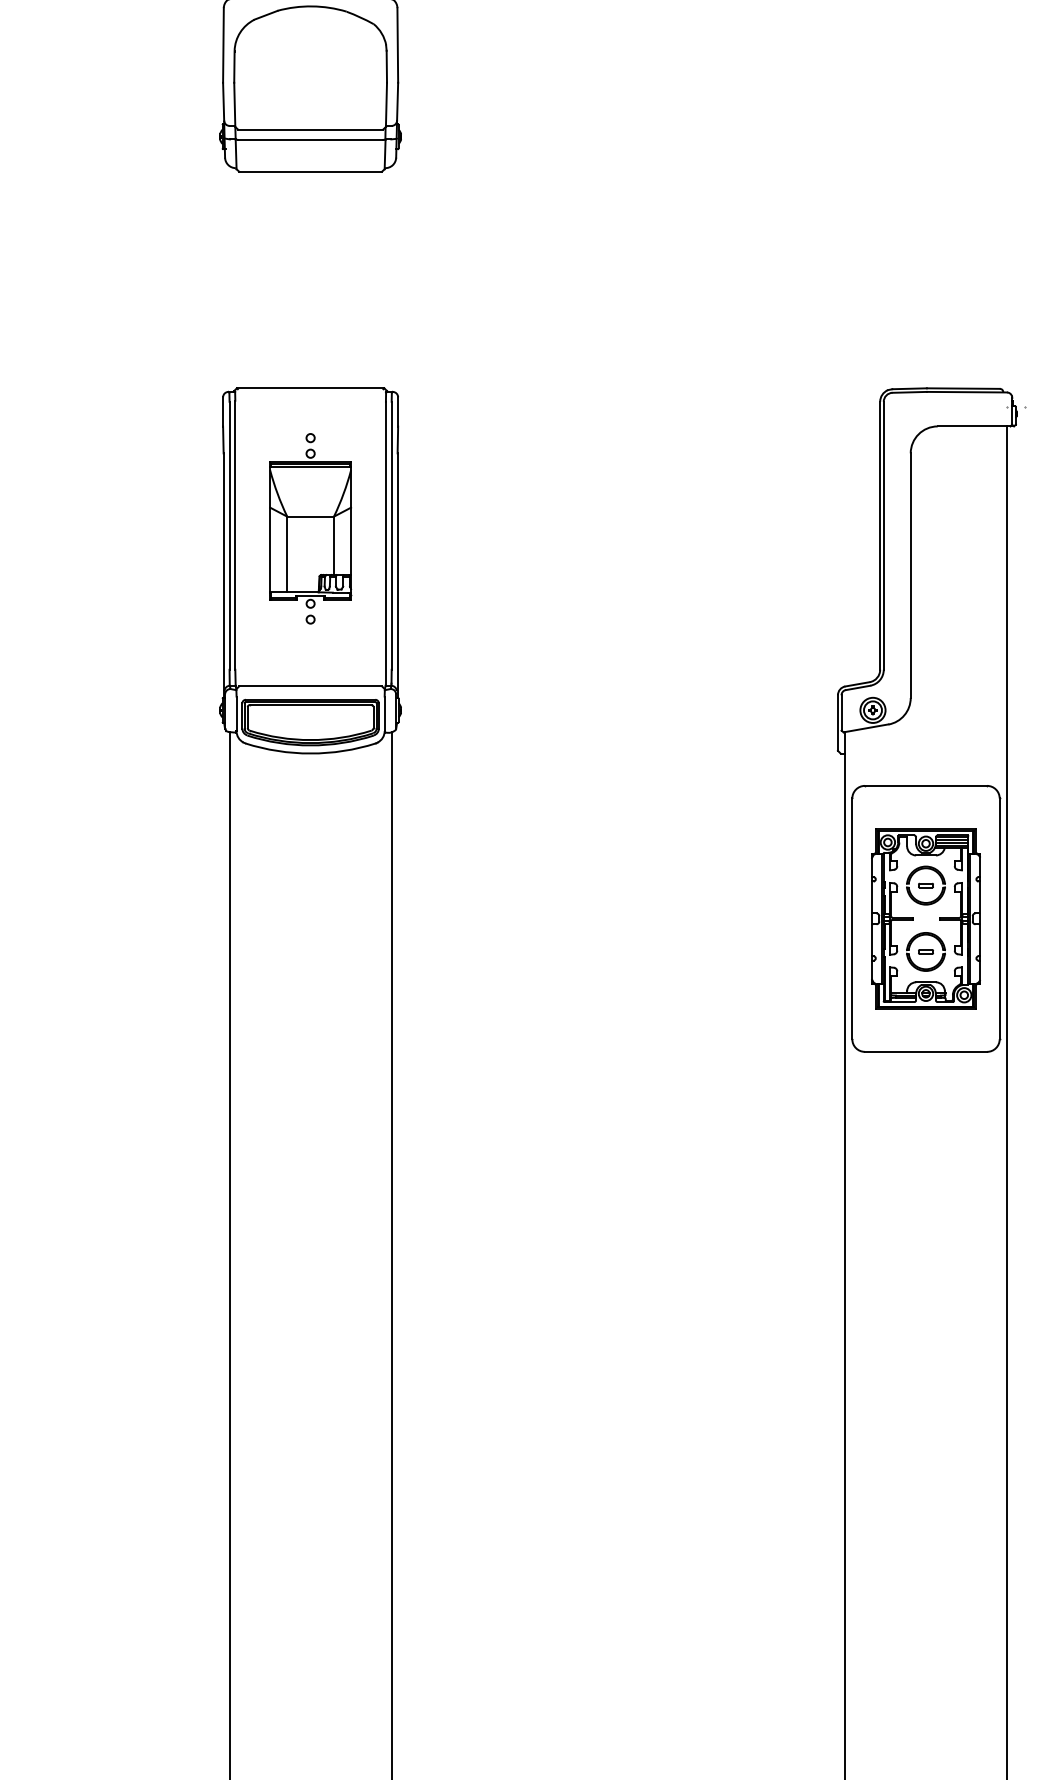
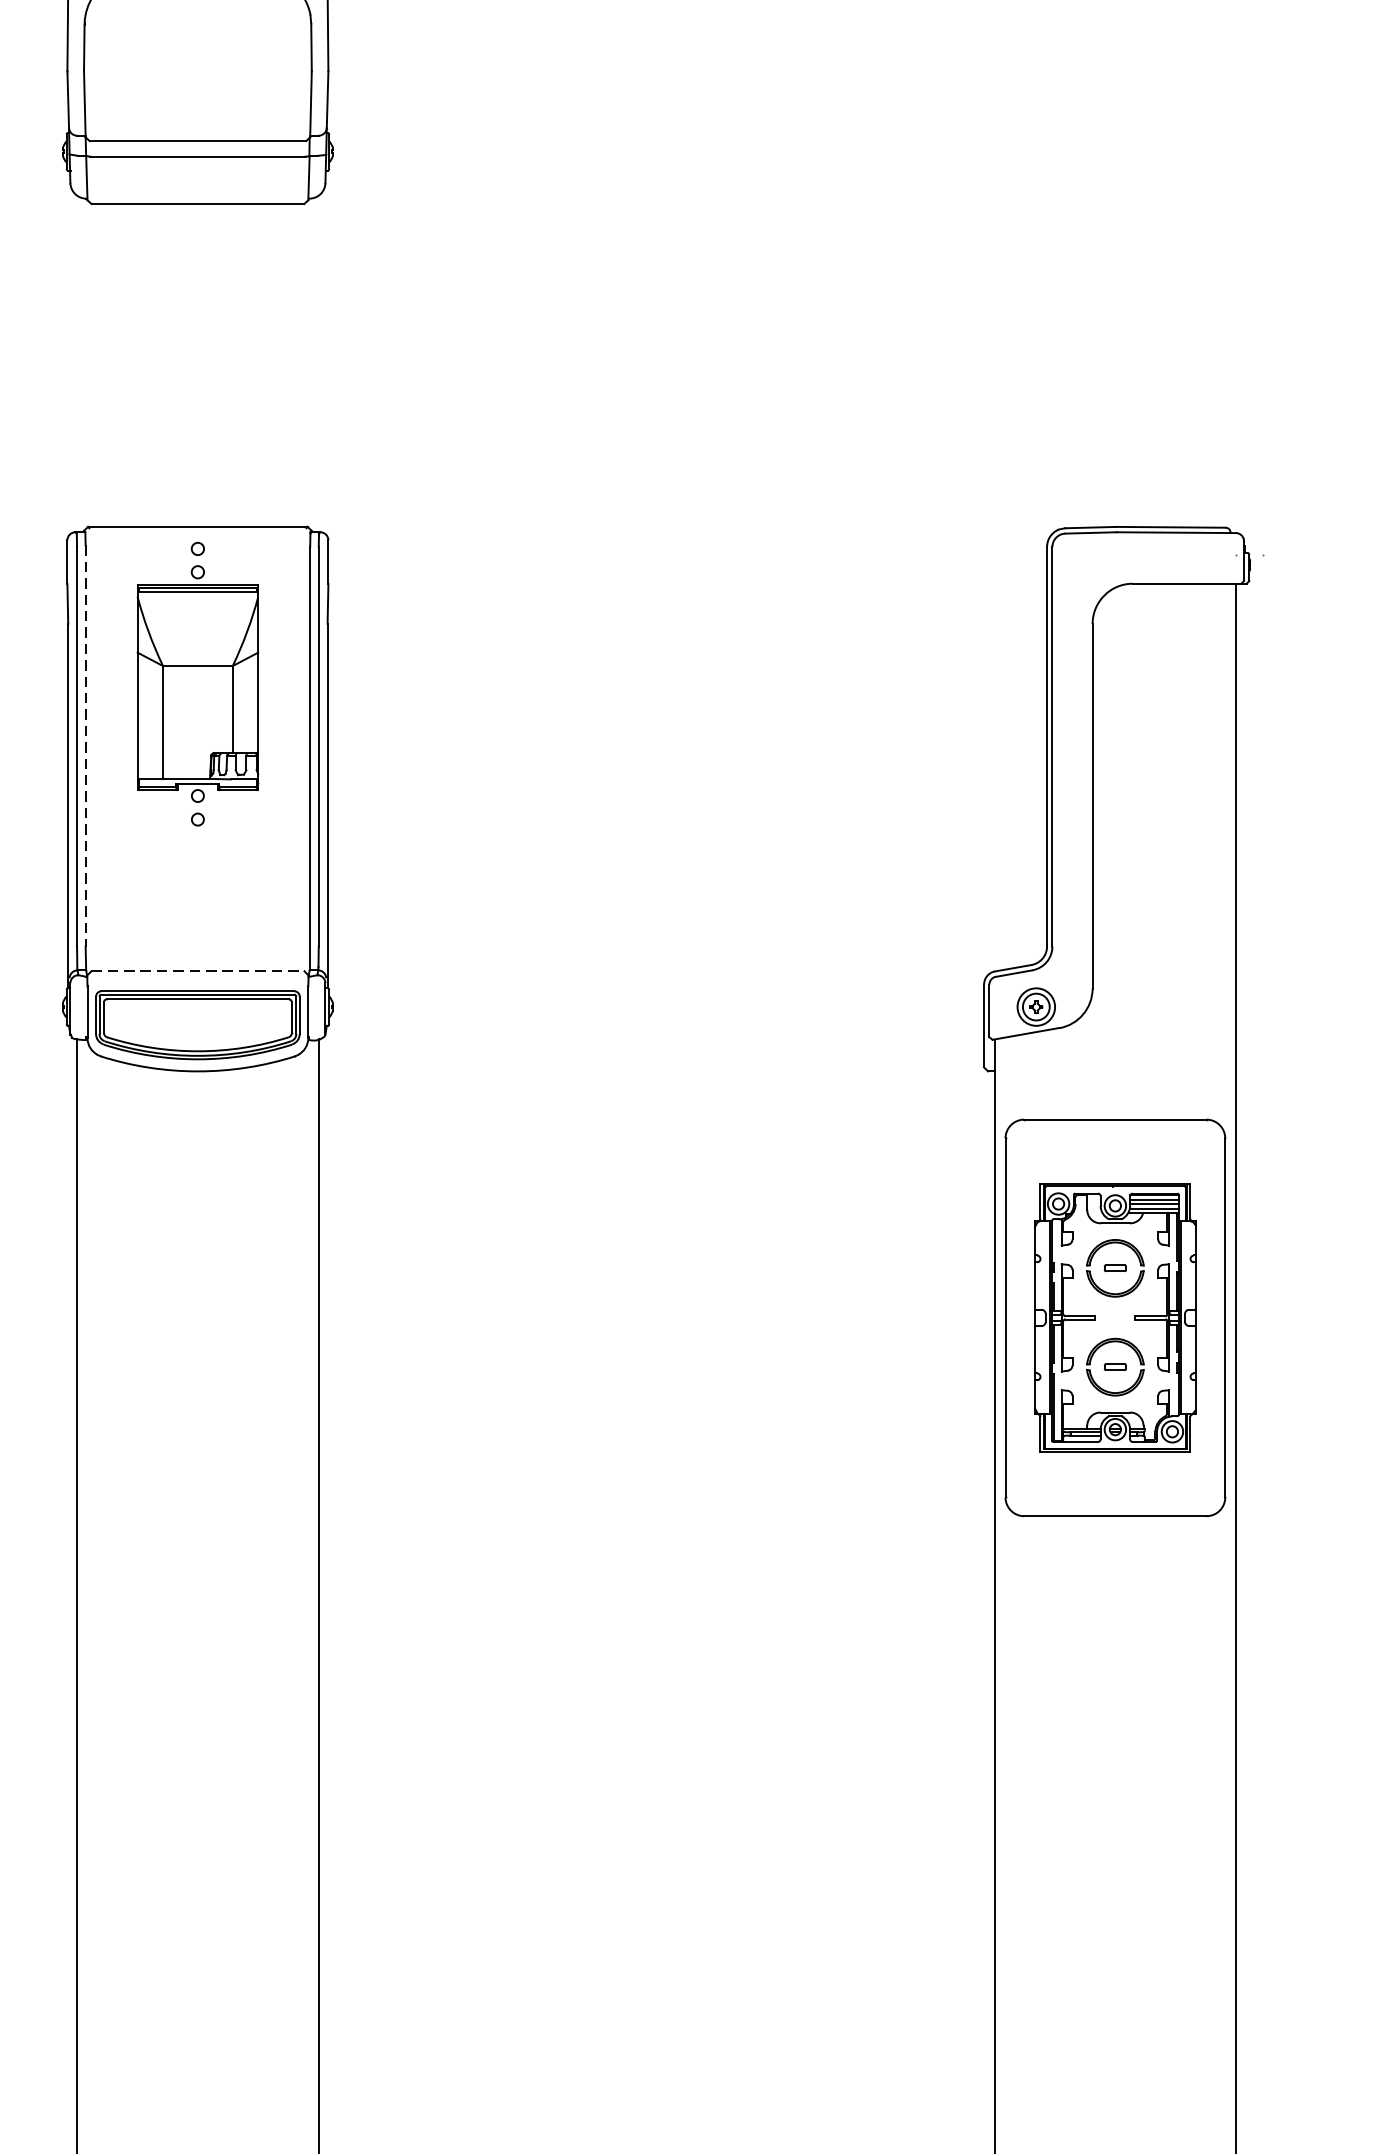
part: (310, 528) -> (197, 683), moved
line: (235, 535) -> (85, 746), solid -> dashed
line: (310, 686) -> (197, 971), solid -> dashed

